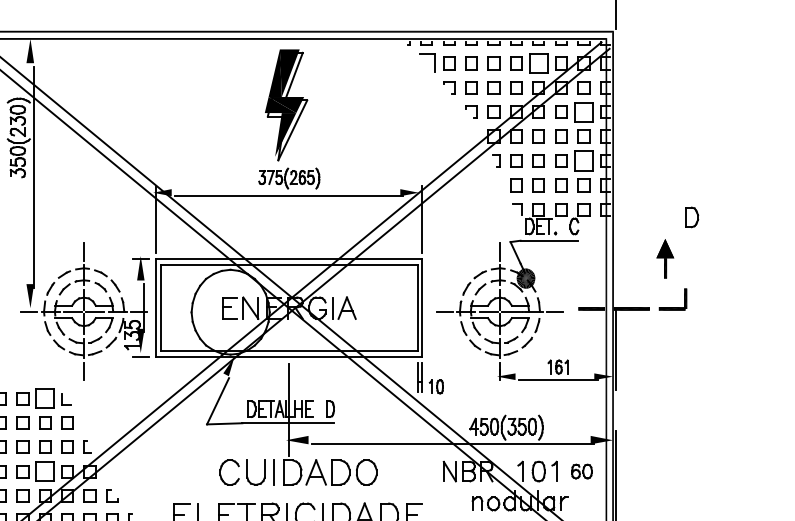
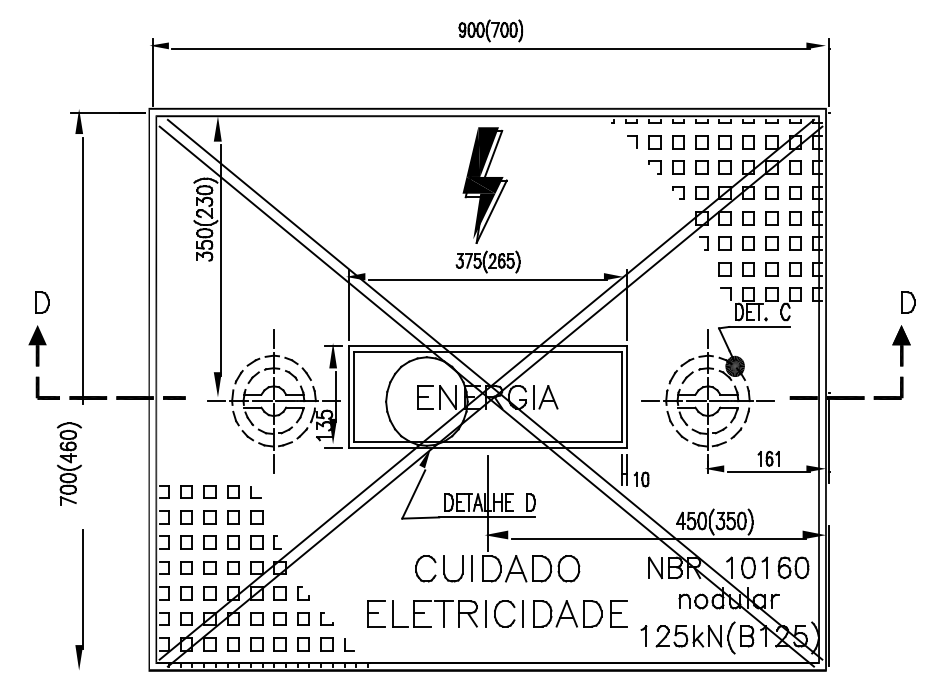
part: (427, 63) -> (632, 141), size x0.62
part: (538, 64) -> (748, 142), size x0.62
part: (583, 111) -> (795, 192), size x0.62
part: (583, 160) -> (795, 243), size x0.62
part: (665, 258) -> (901, 345), moved
part: (45, 398) -> (233, 491), size x0.62
part: (45, 471) -> (233, 567), size x0.62
part: (581, 471) -> (793, 567), size x1.43

